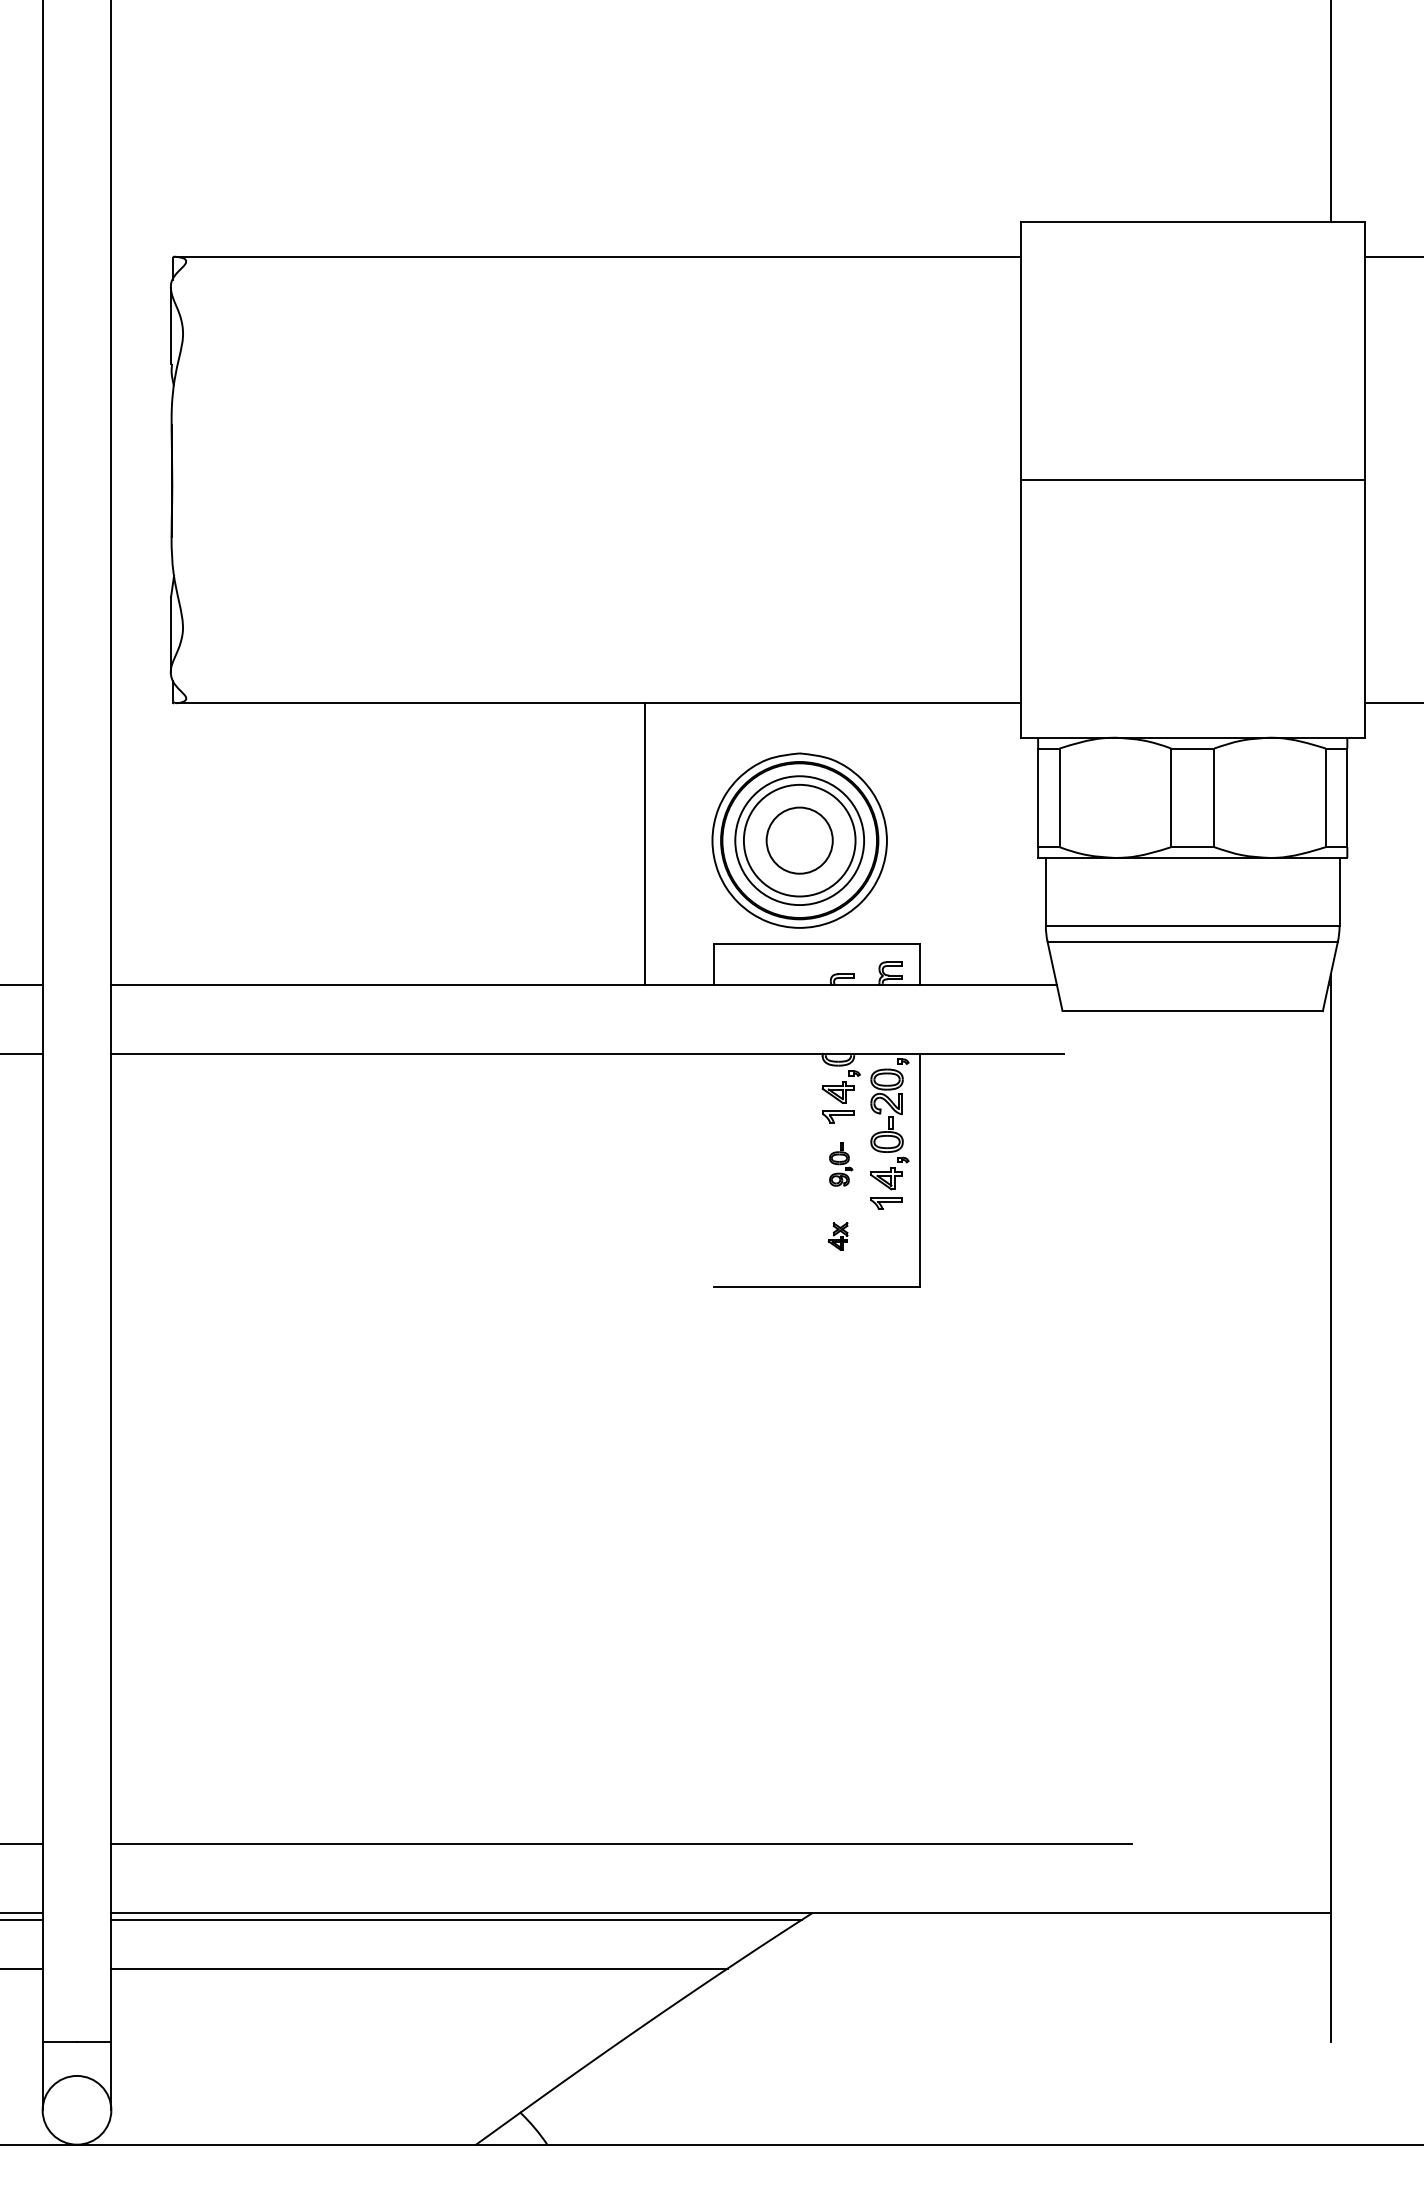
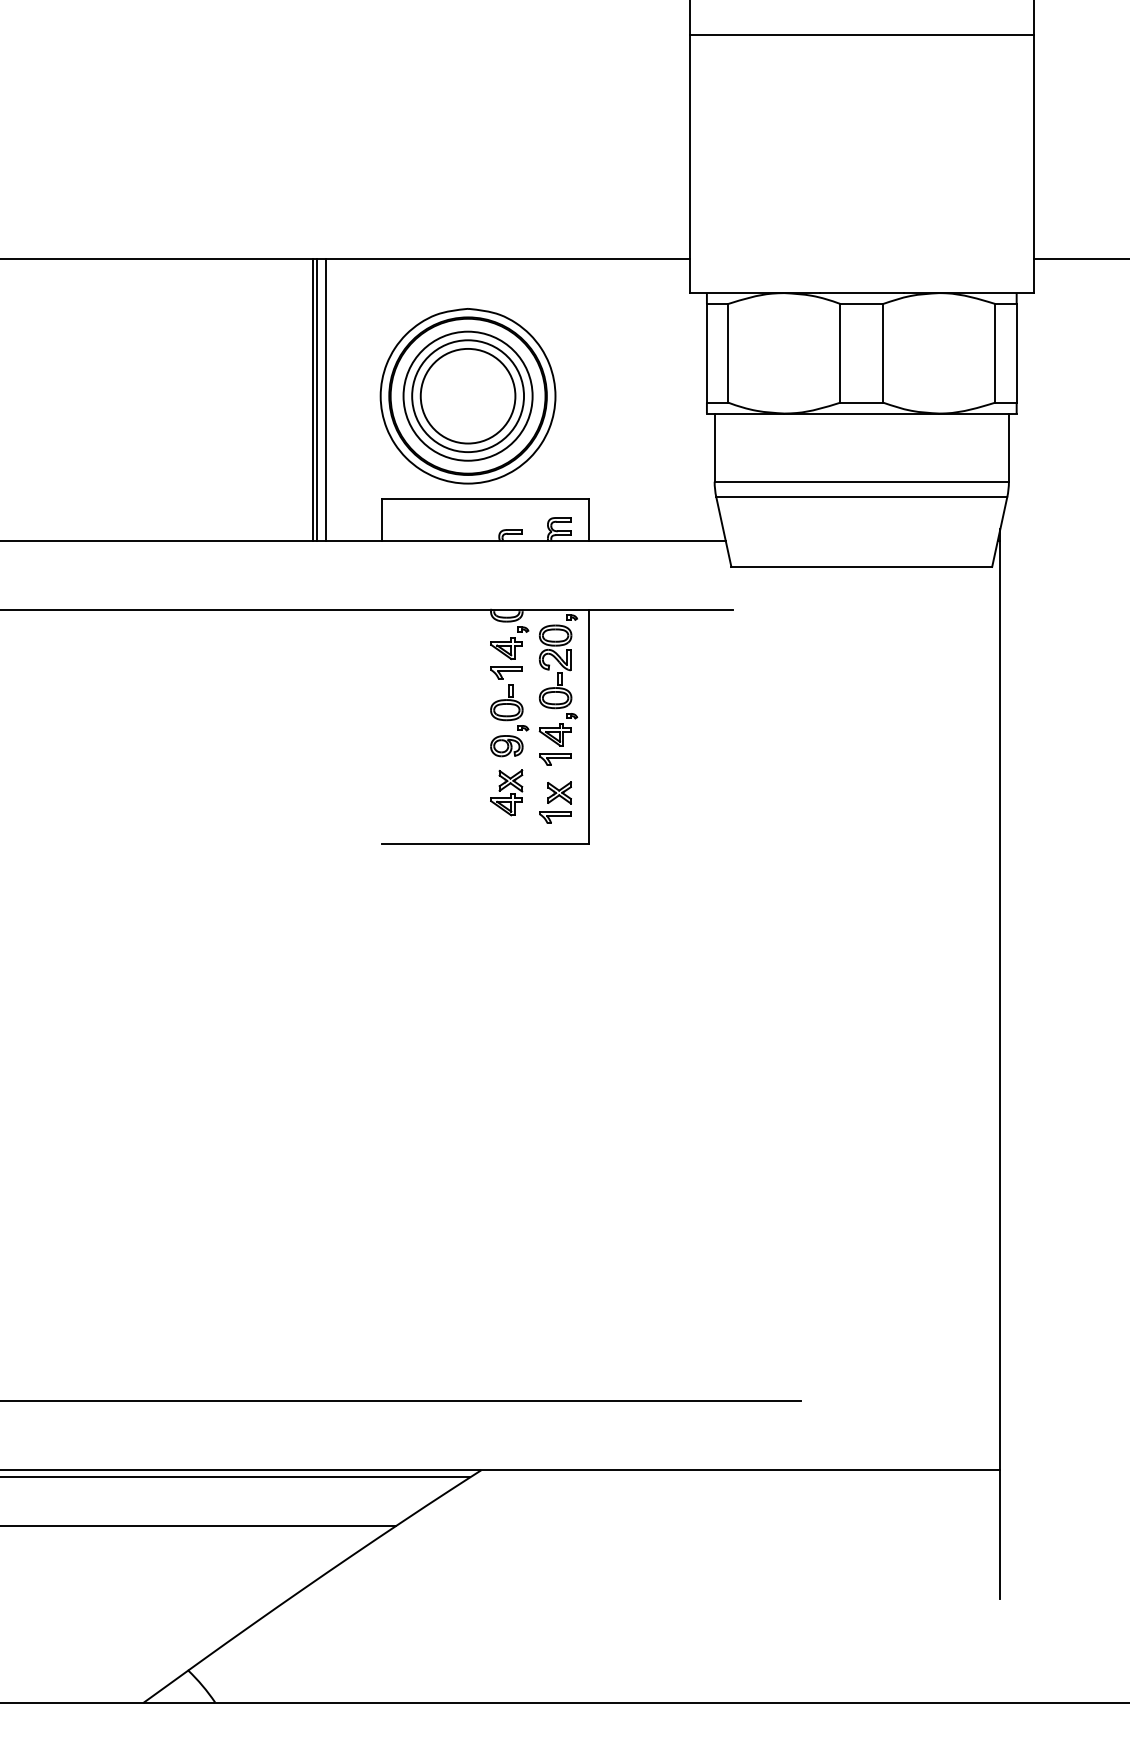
circle: (799, 840) -> (467, 396), size x1.43
line: (649, 844) -> (317, 400), added
line: (657, 844) -> (325, 400), added
part: (840, 1164) -> (508, 720), size x1.67
part: (837, 1236) -> (505, 792), size x1.67
part: (886, 1246) -> (555, 802), added

